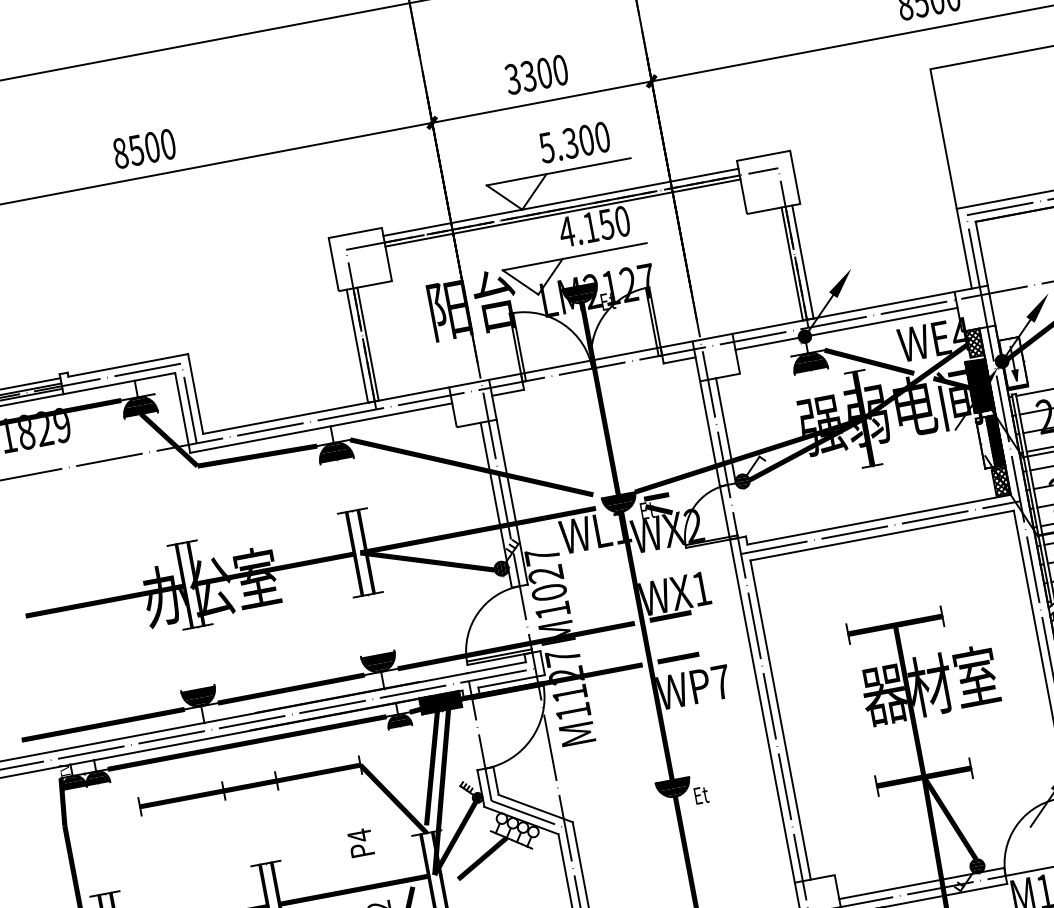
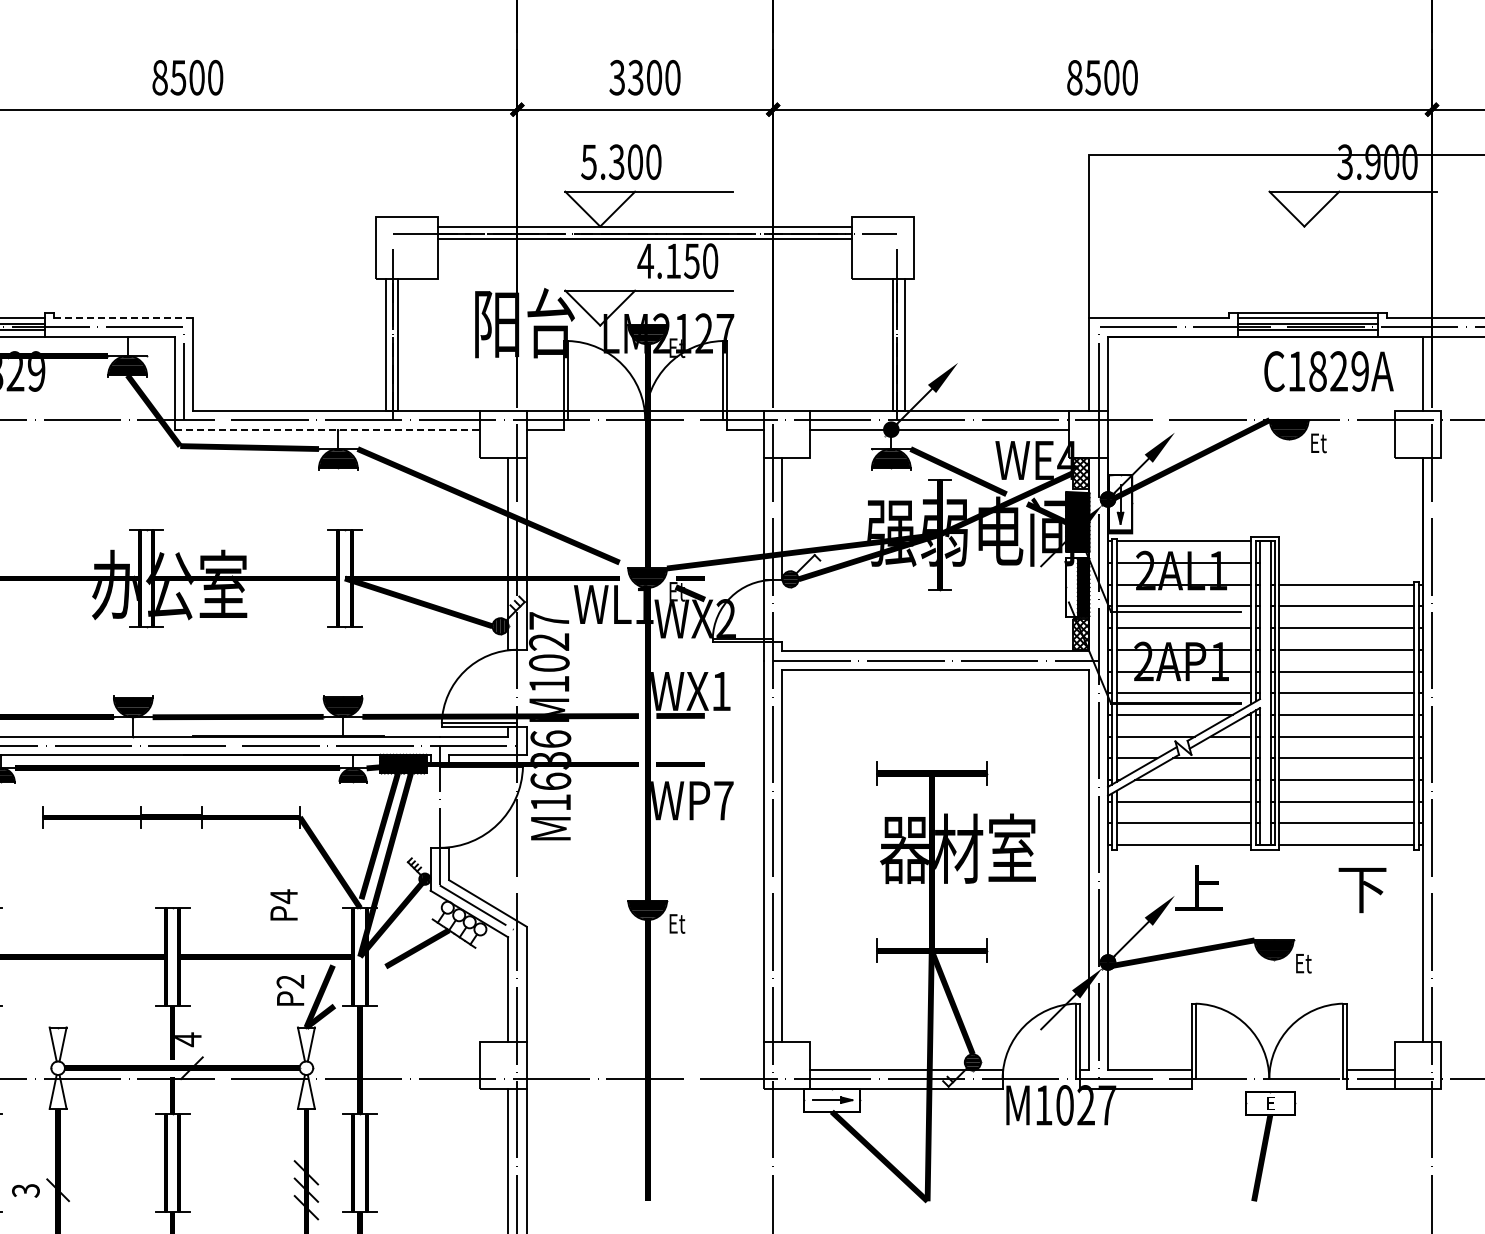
text: (574, 141) -> (621, 161), moved
line: (128, 365) -> (123, 318), solid -> dashed
line: (321, 427) -> (327, 429), solid -> dashed
text: (566, 674) -> (550, 759), M1127 -> M1636

